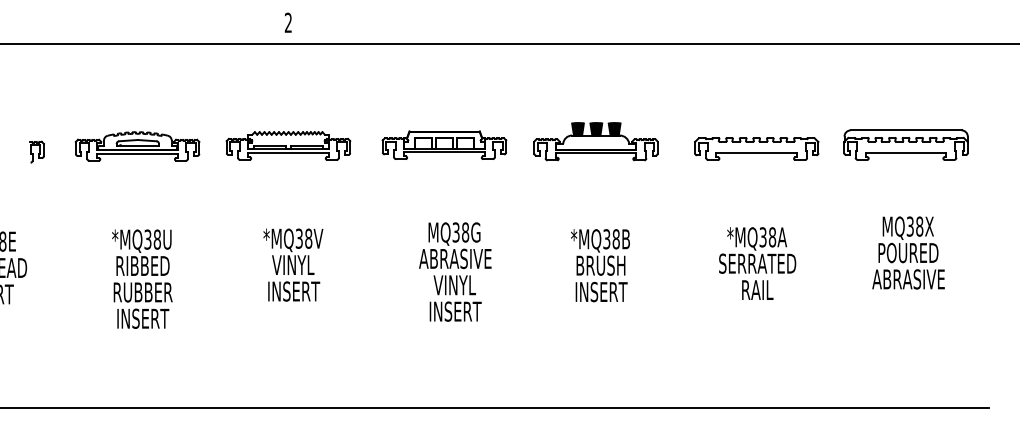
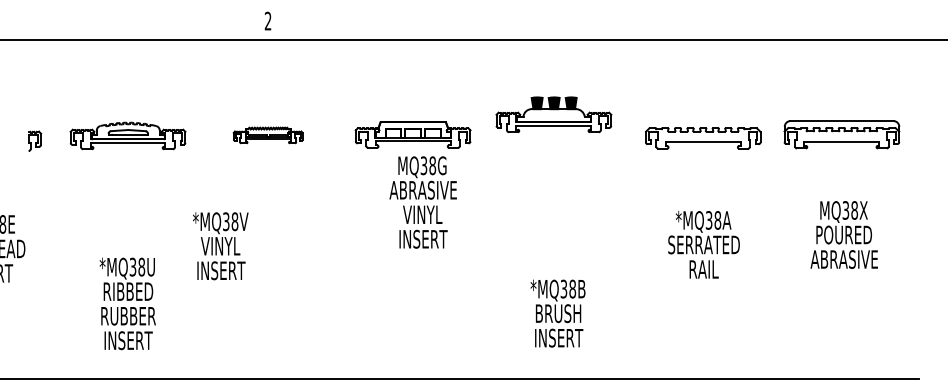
part: (595, 141) -> (553, 114), moved
part: (288, 145) -> (268, 135), size x0.6
text: (293, 264) -> (220, 245), moved
text: (600, 265) -> (558, 313), moved
text: (455, 271) -> (423, 202), moved
text: (142, 278) -> (127, 303), moved

